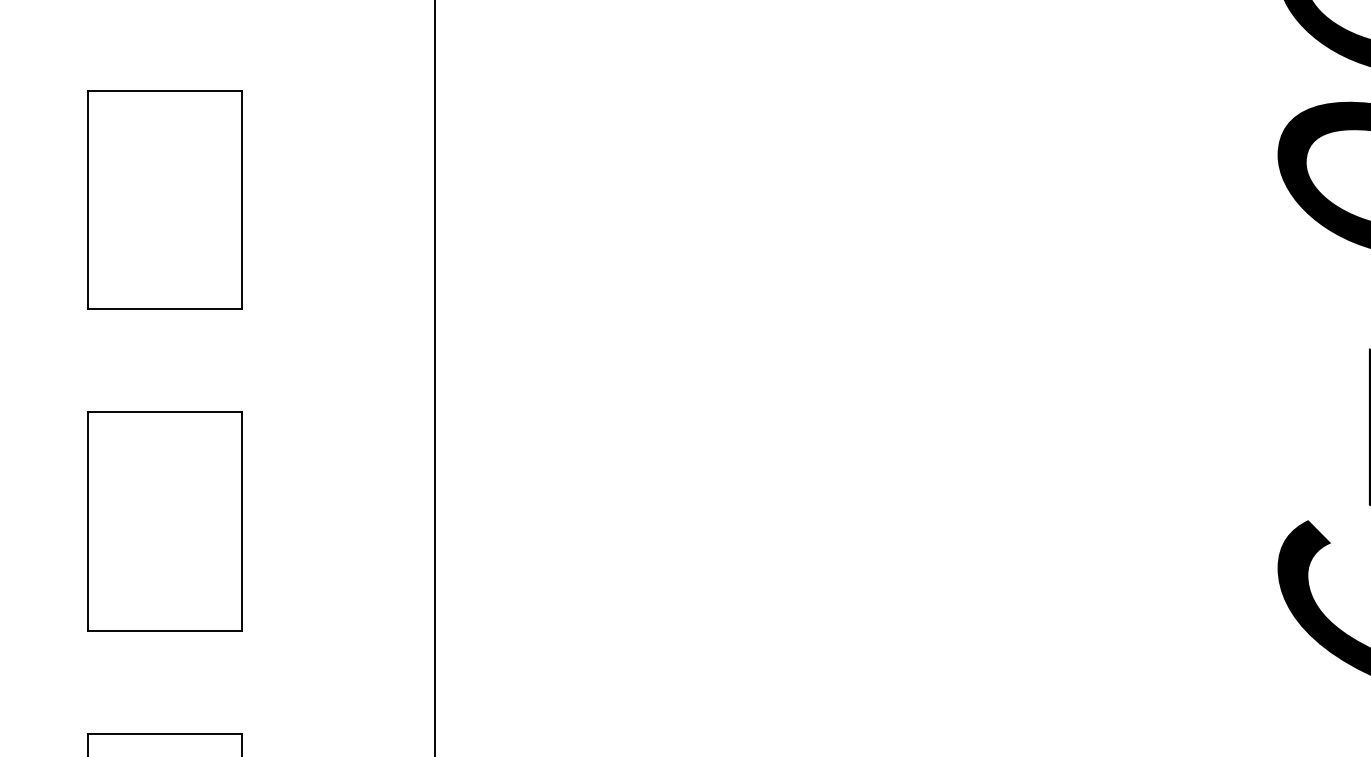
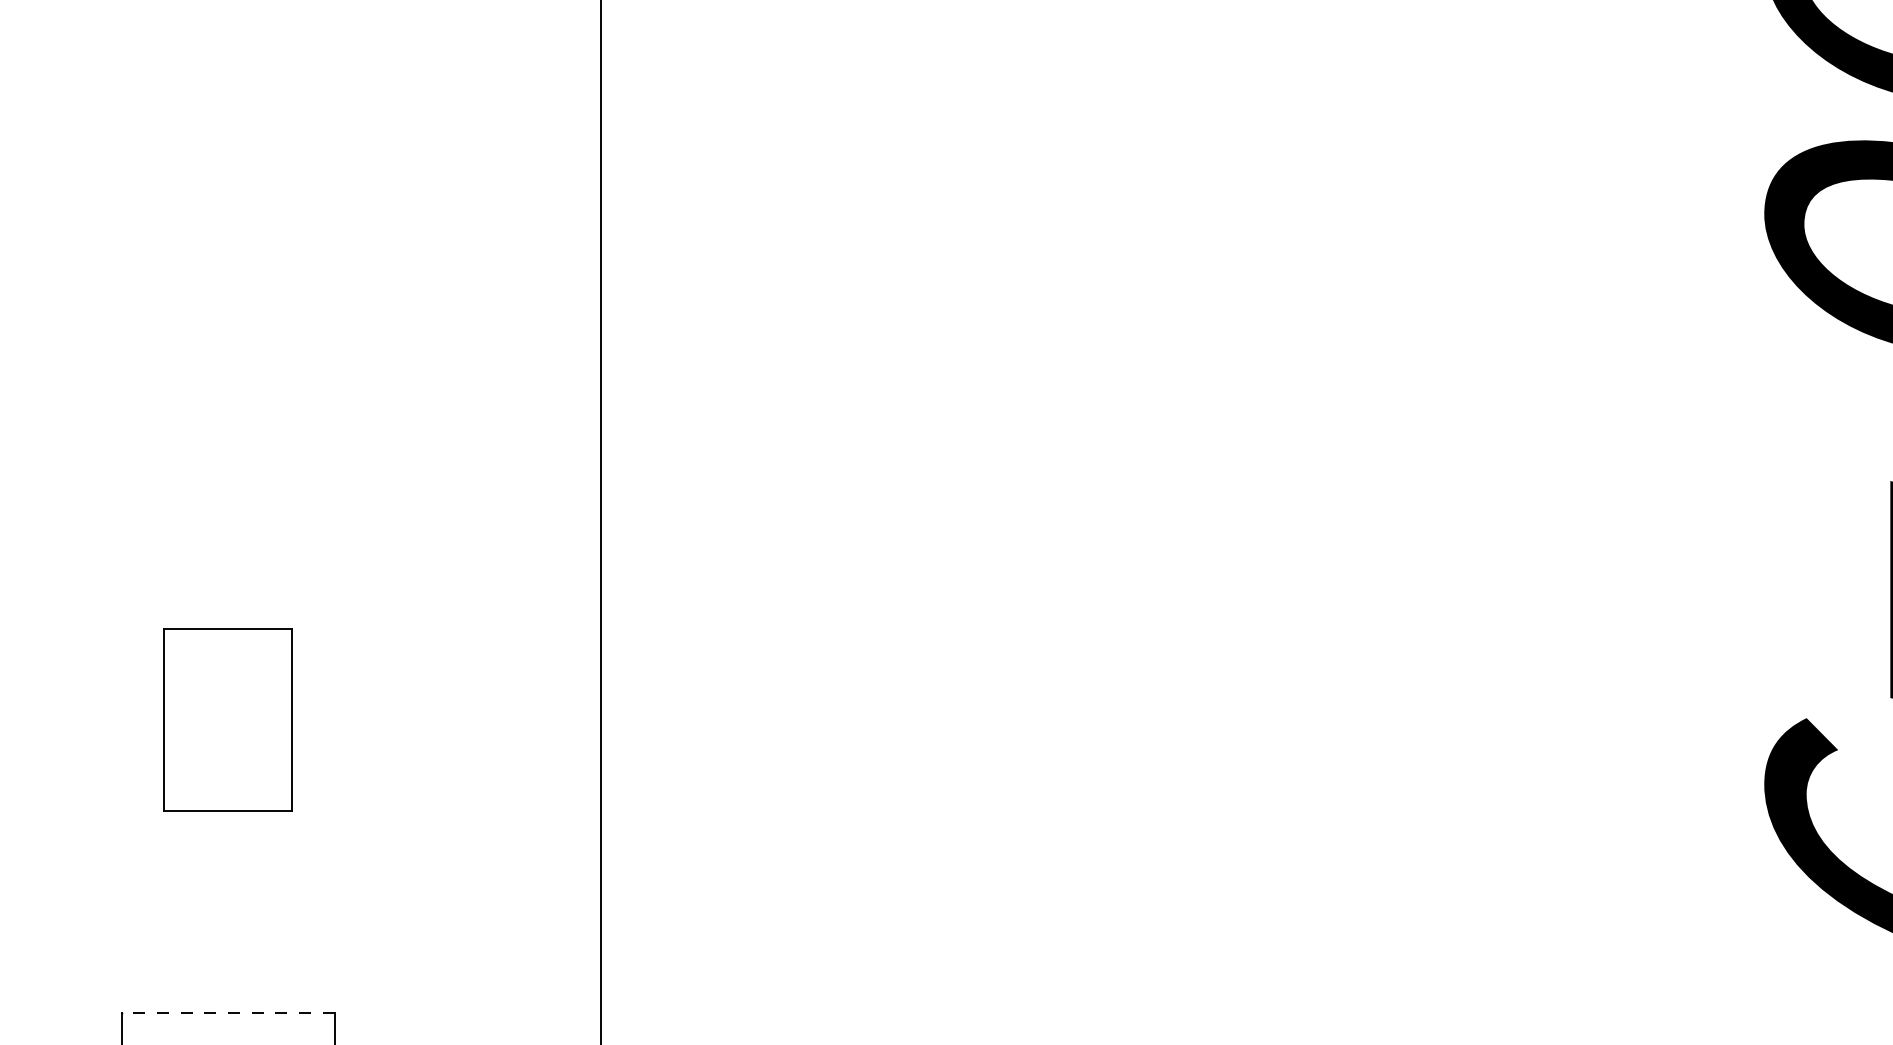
part: (164, 199) -> (226, 275), removed
part: (164, 521) -> (226, 719), size x0.6
line: (164, 733) -> (226, 1012), solid -> dashed

